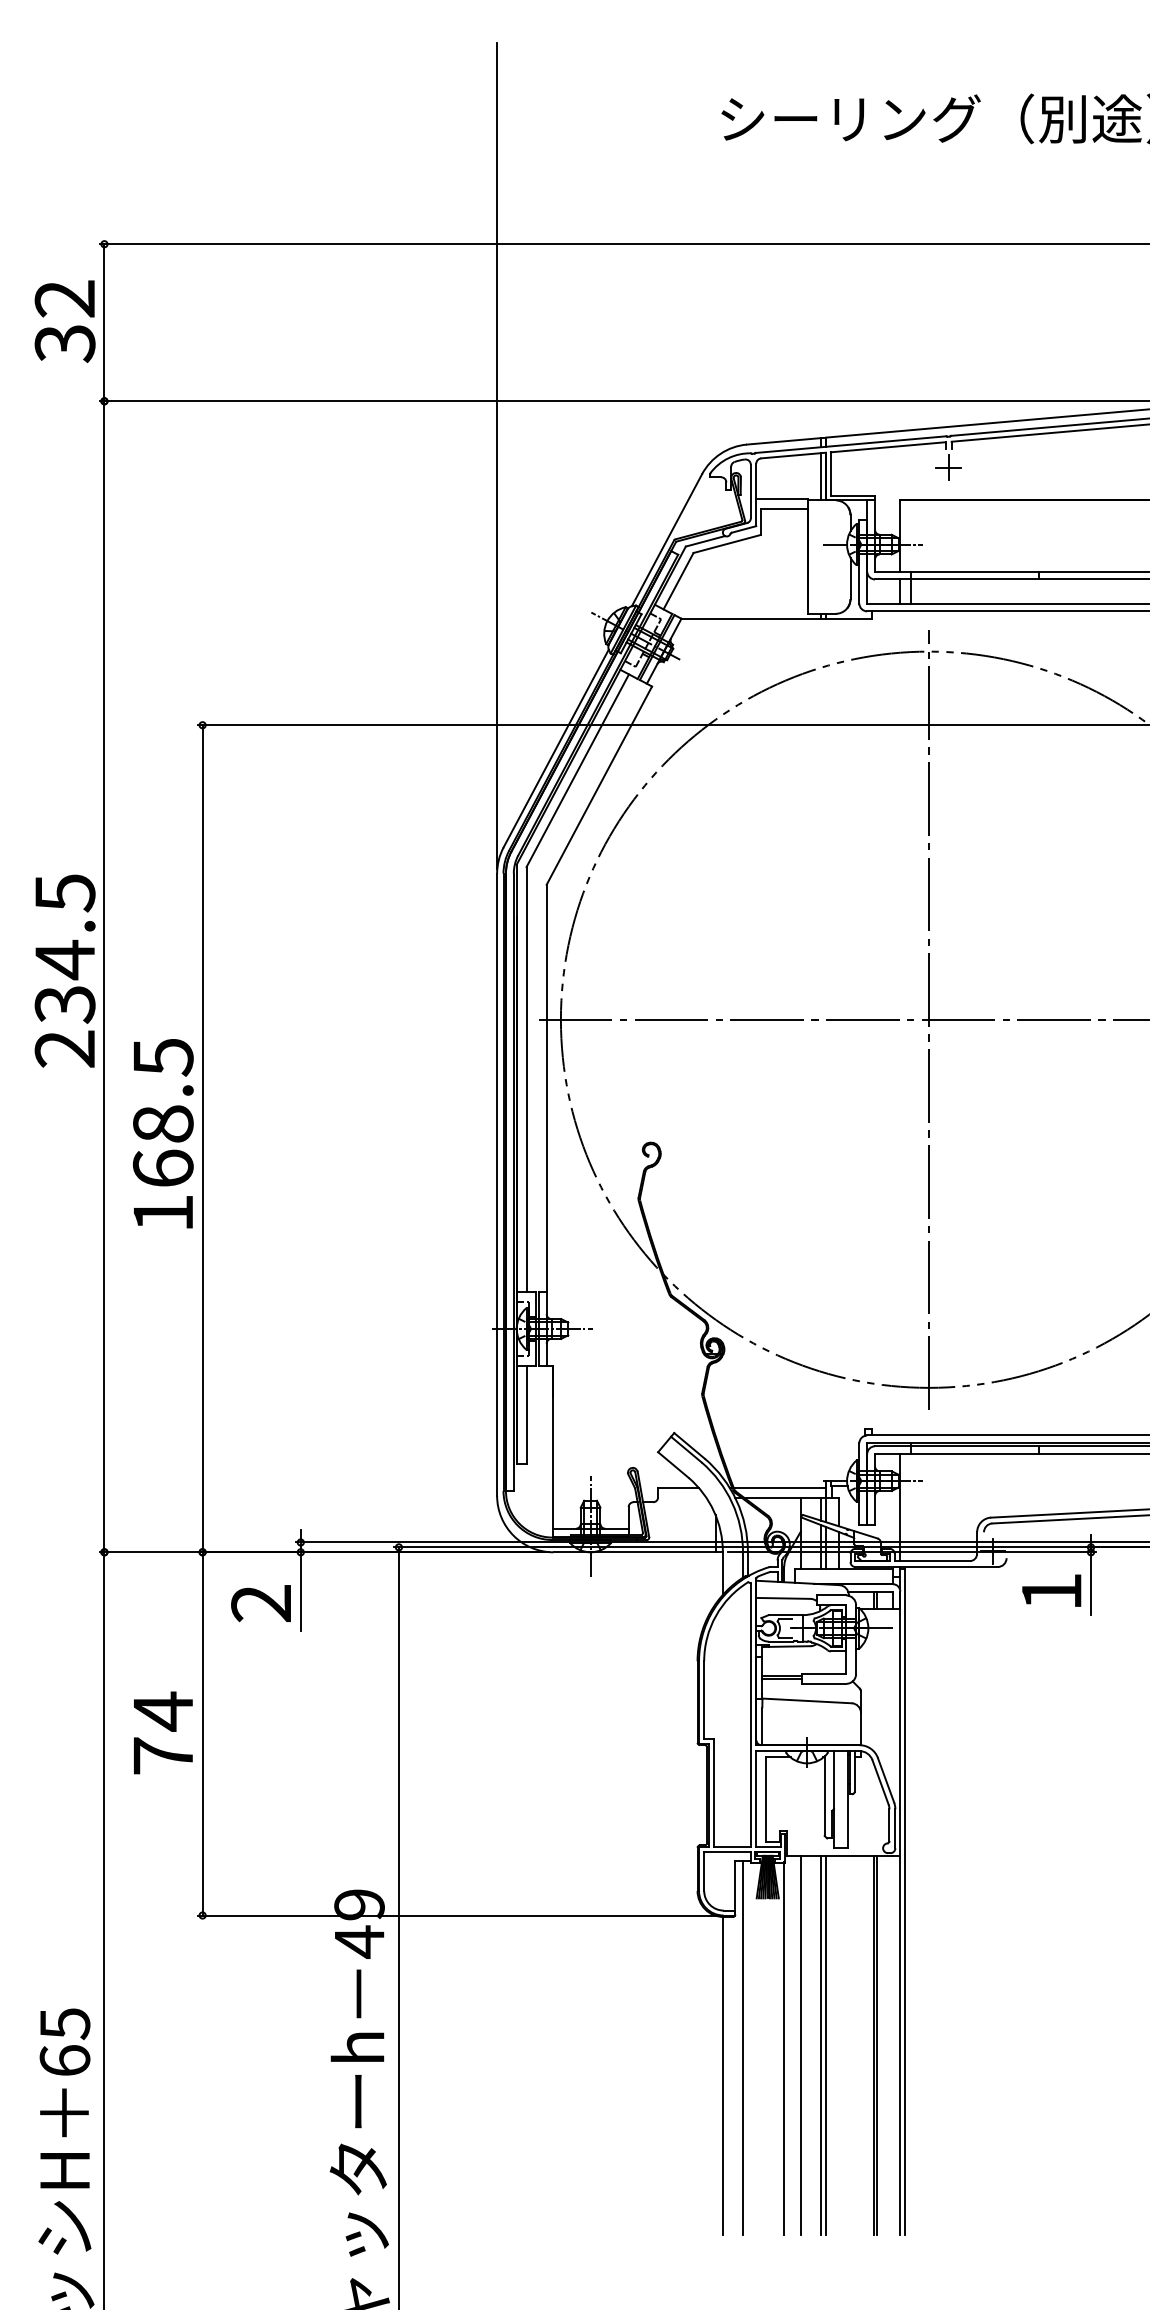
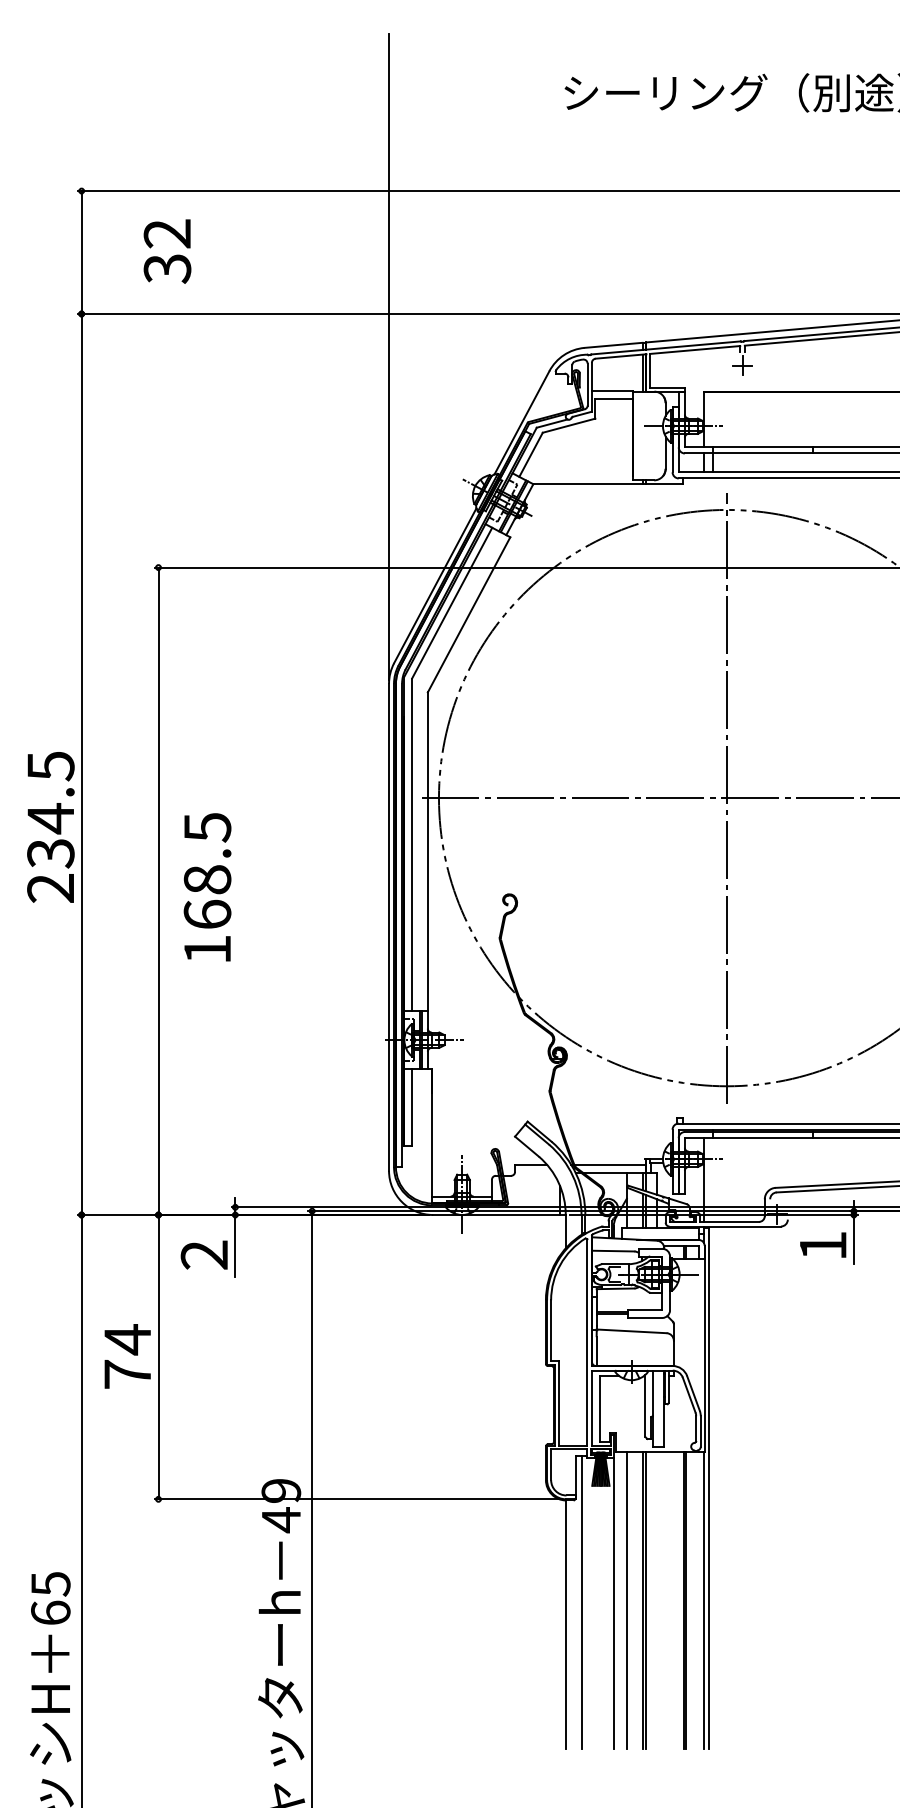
text: (64, 321) -> (167, 251), moved
text: (64, 970) -> (50, 826), moved
text: (162, 1133) -> (206, 887), moved

